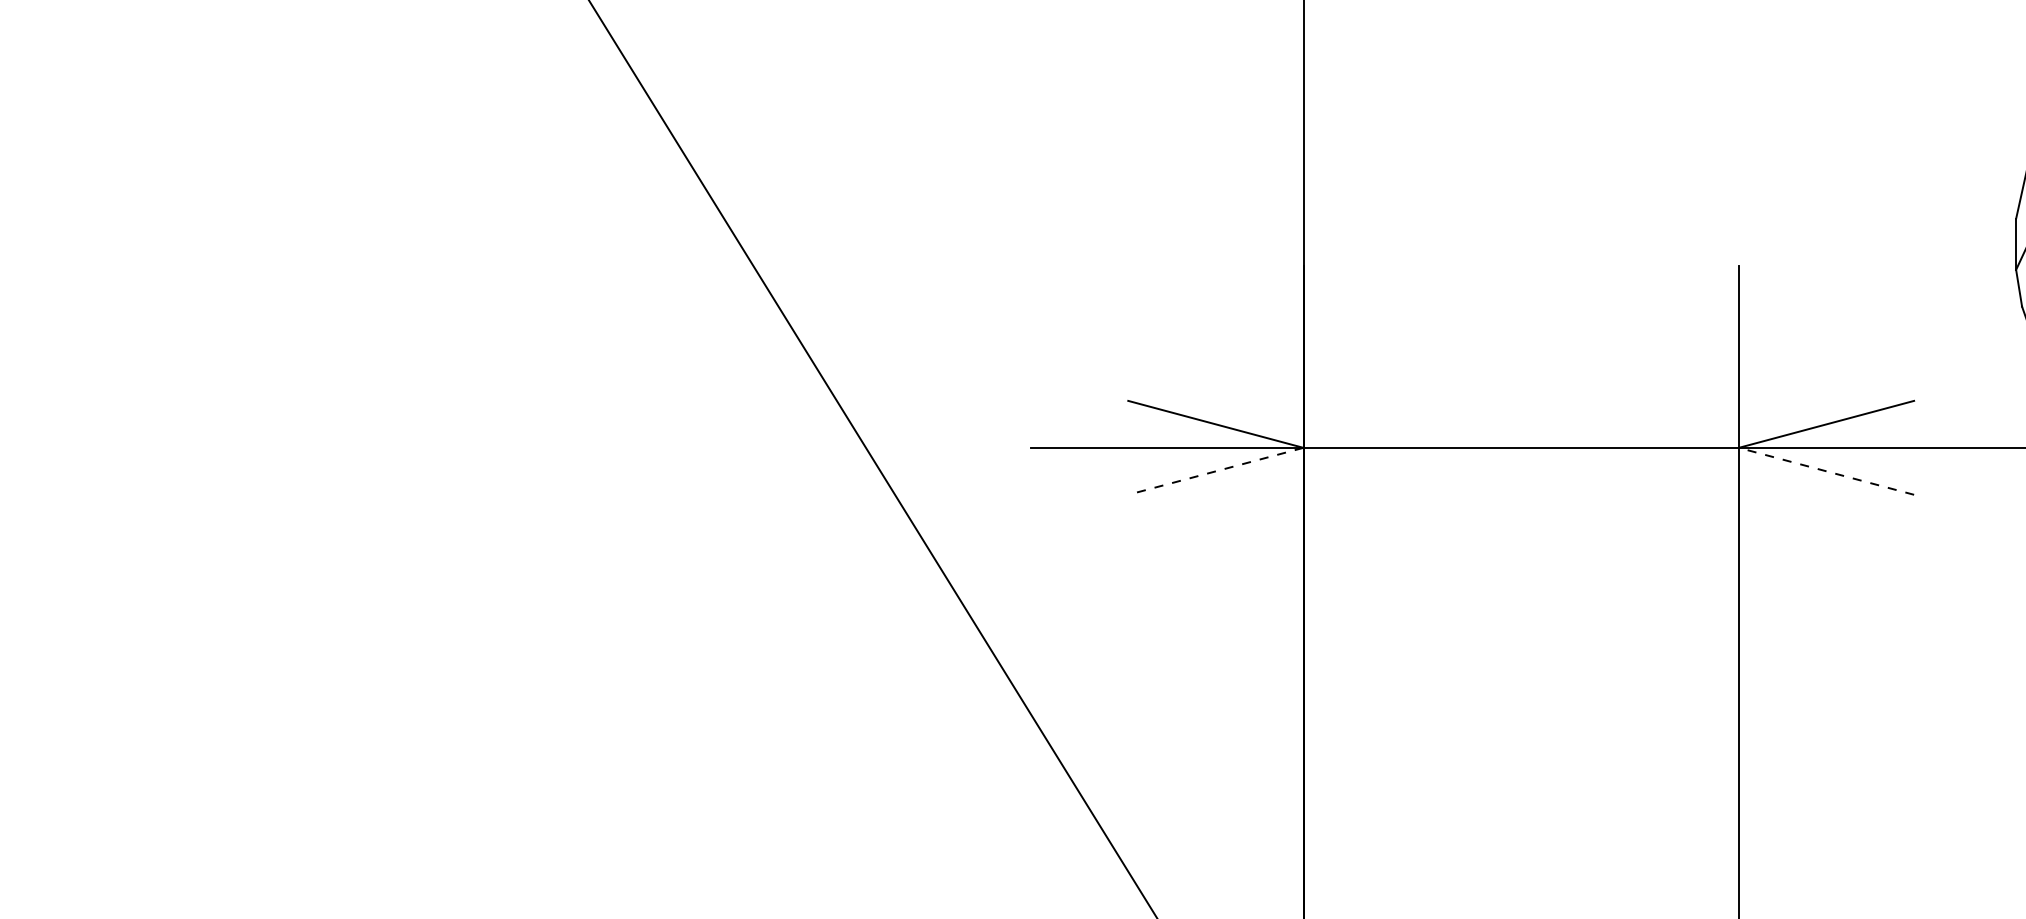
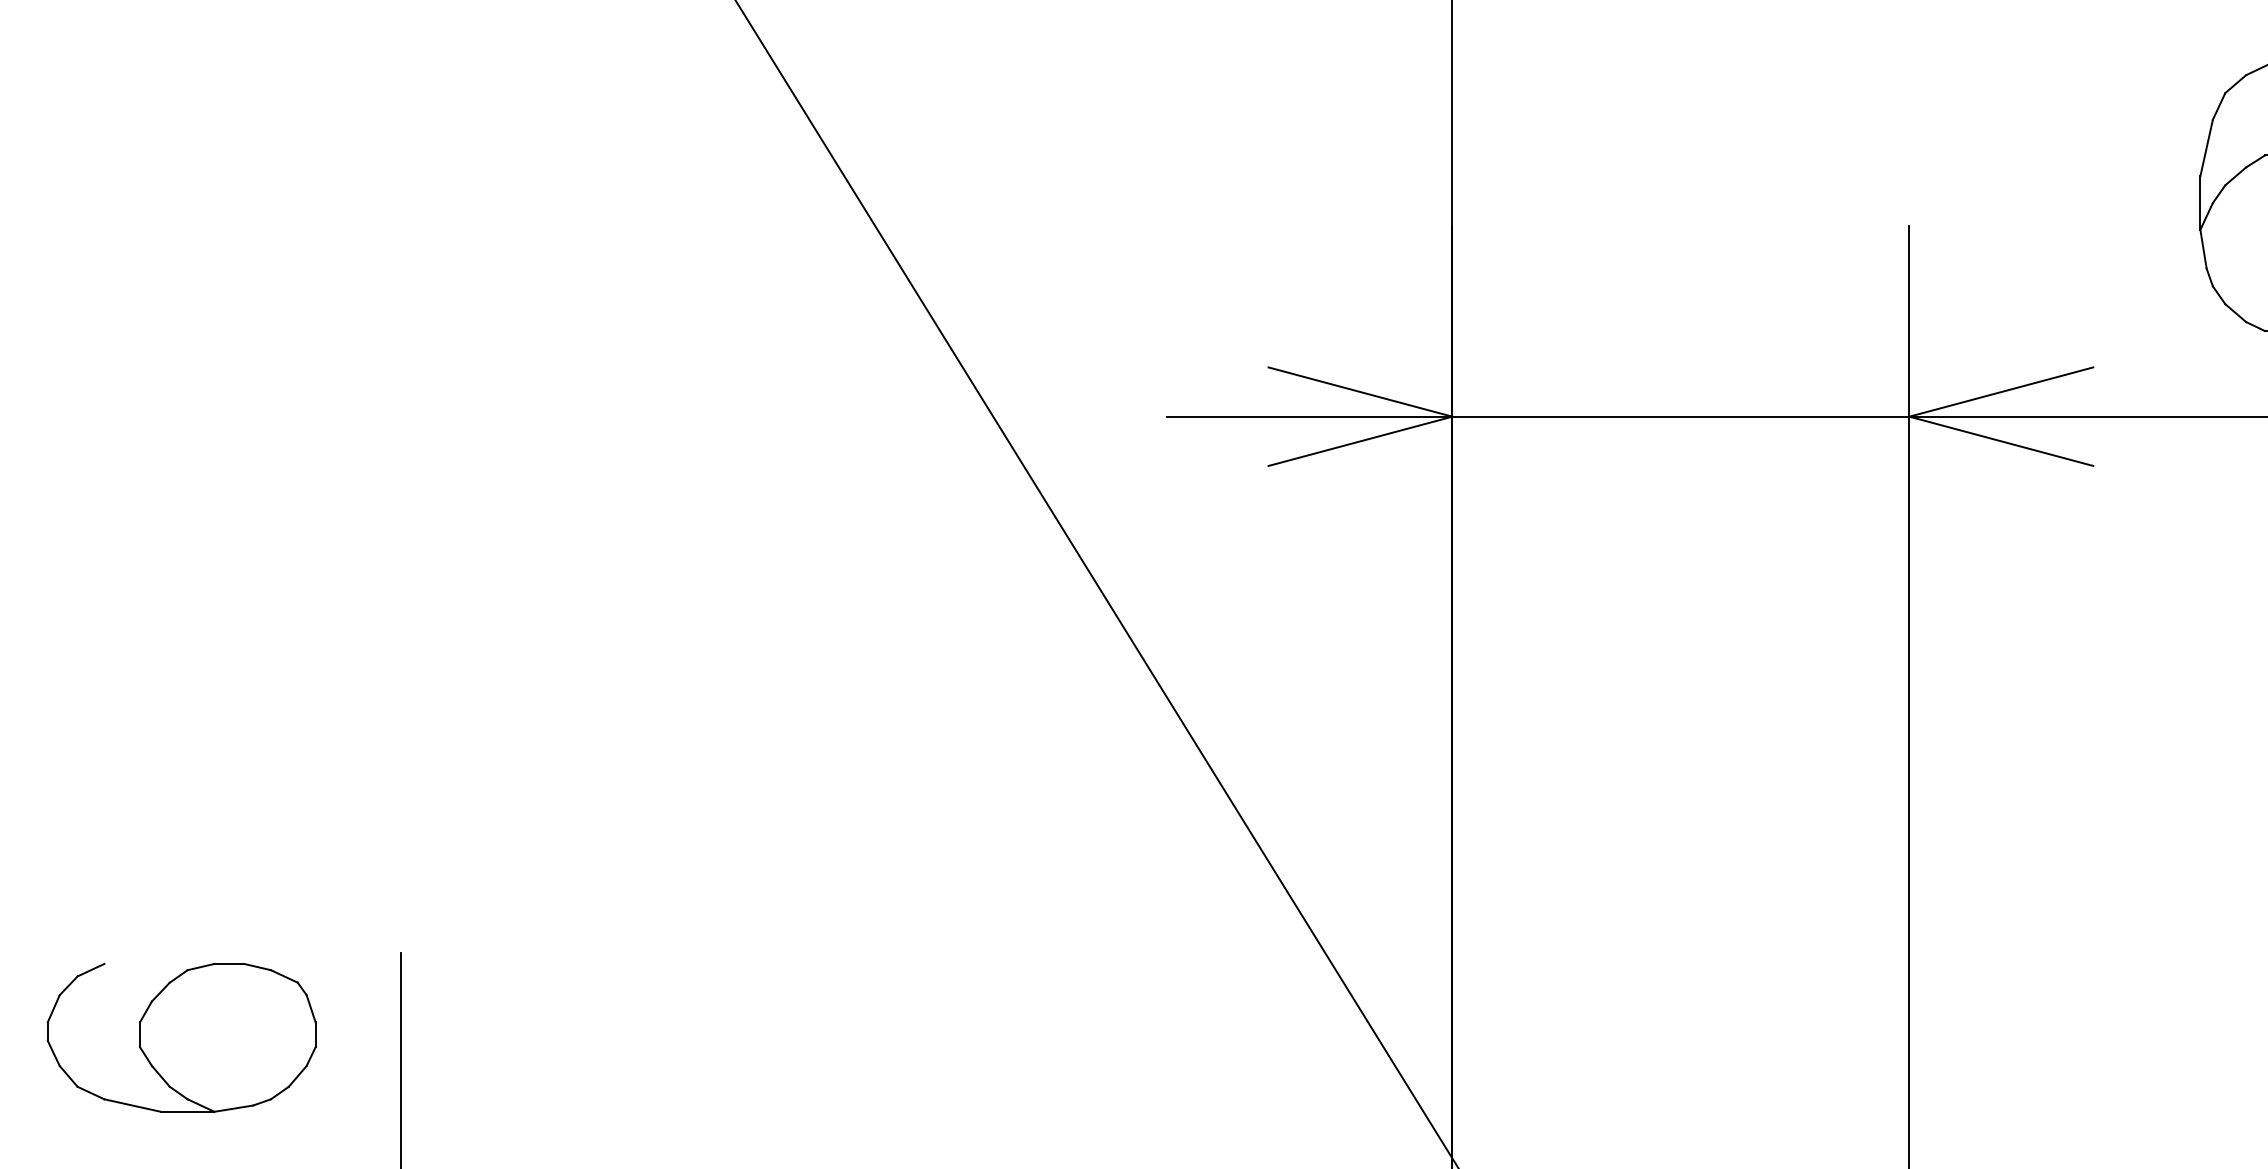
line: (1215, 471) -> (1360, 441), dashed -> solid
line: (1825, 471) -> (2000, 441), dashed -> solid

